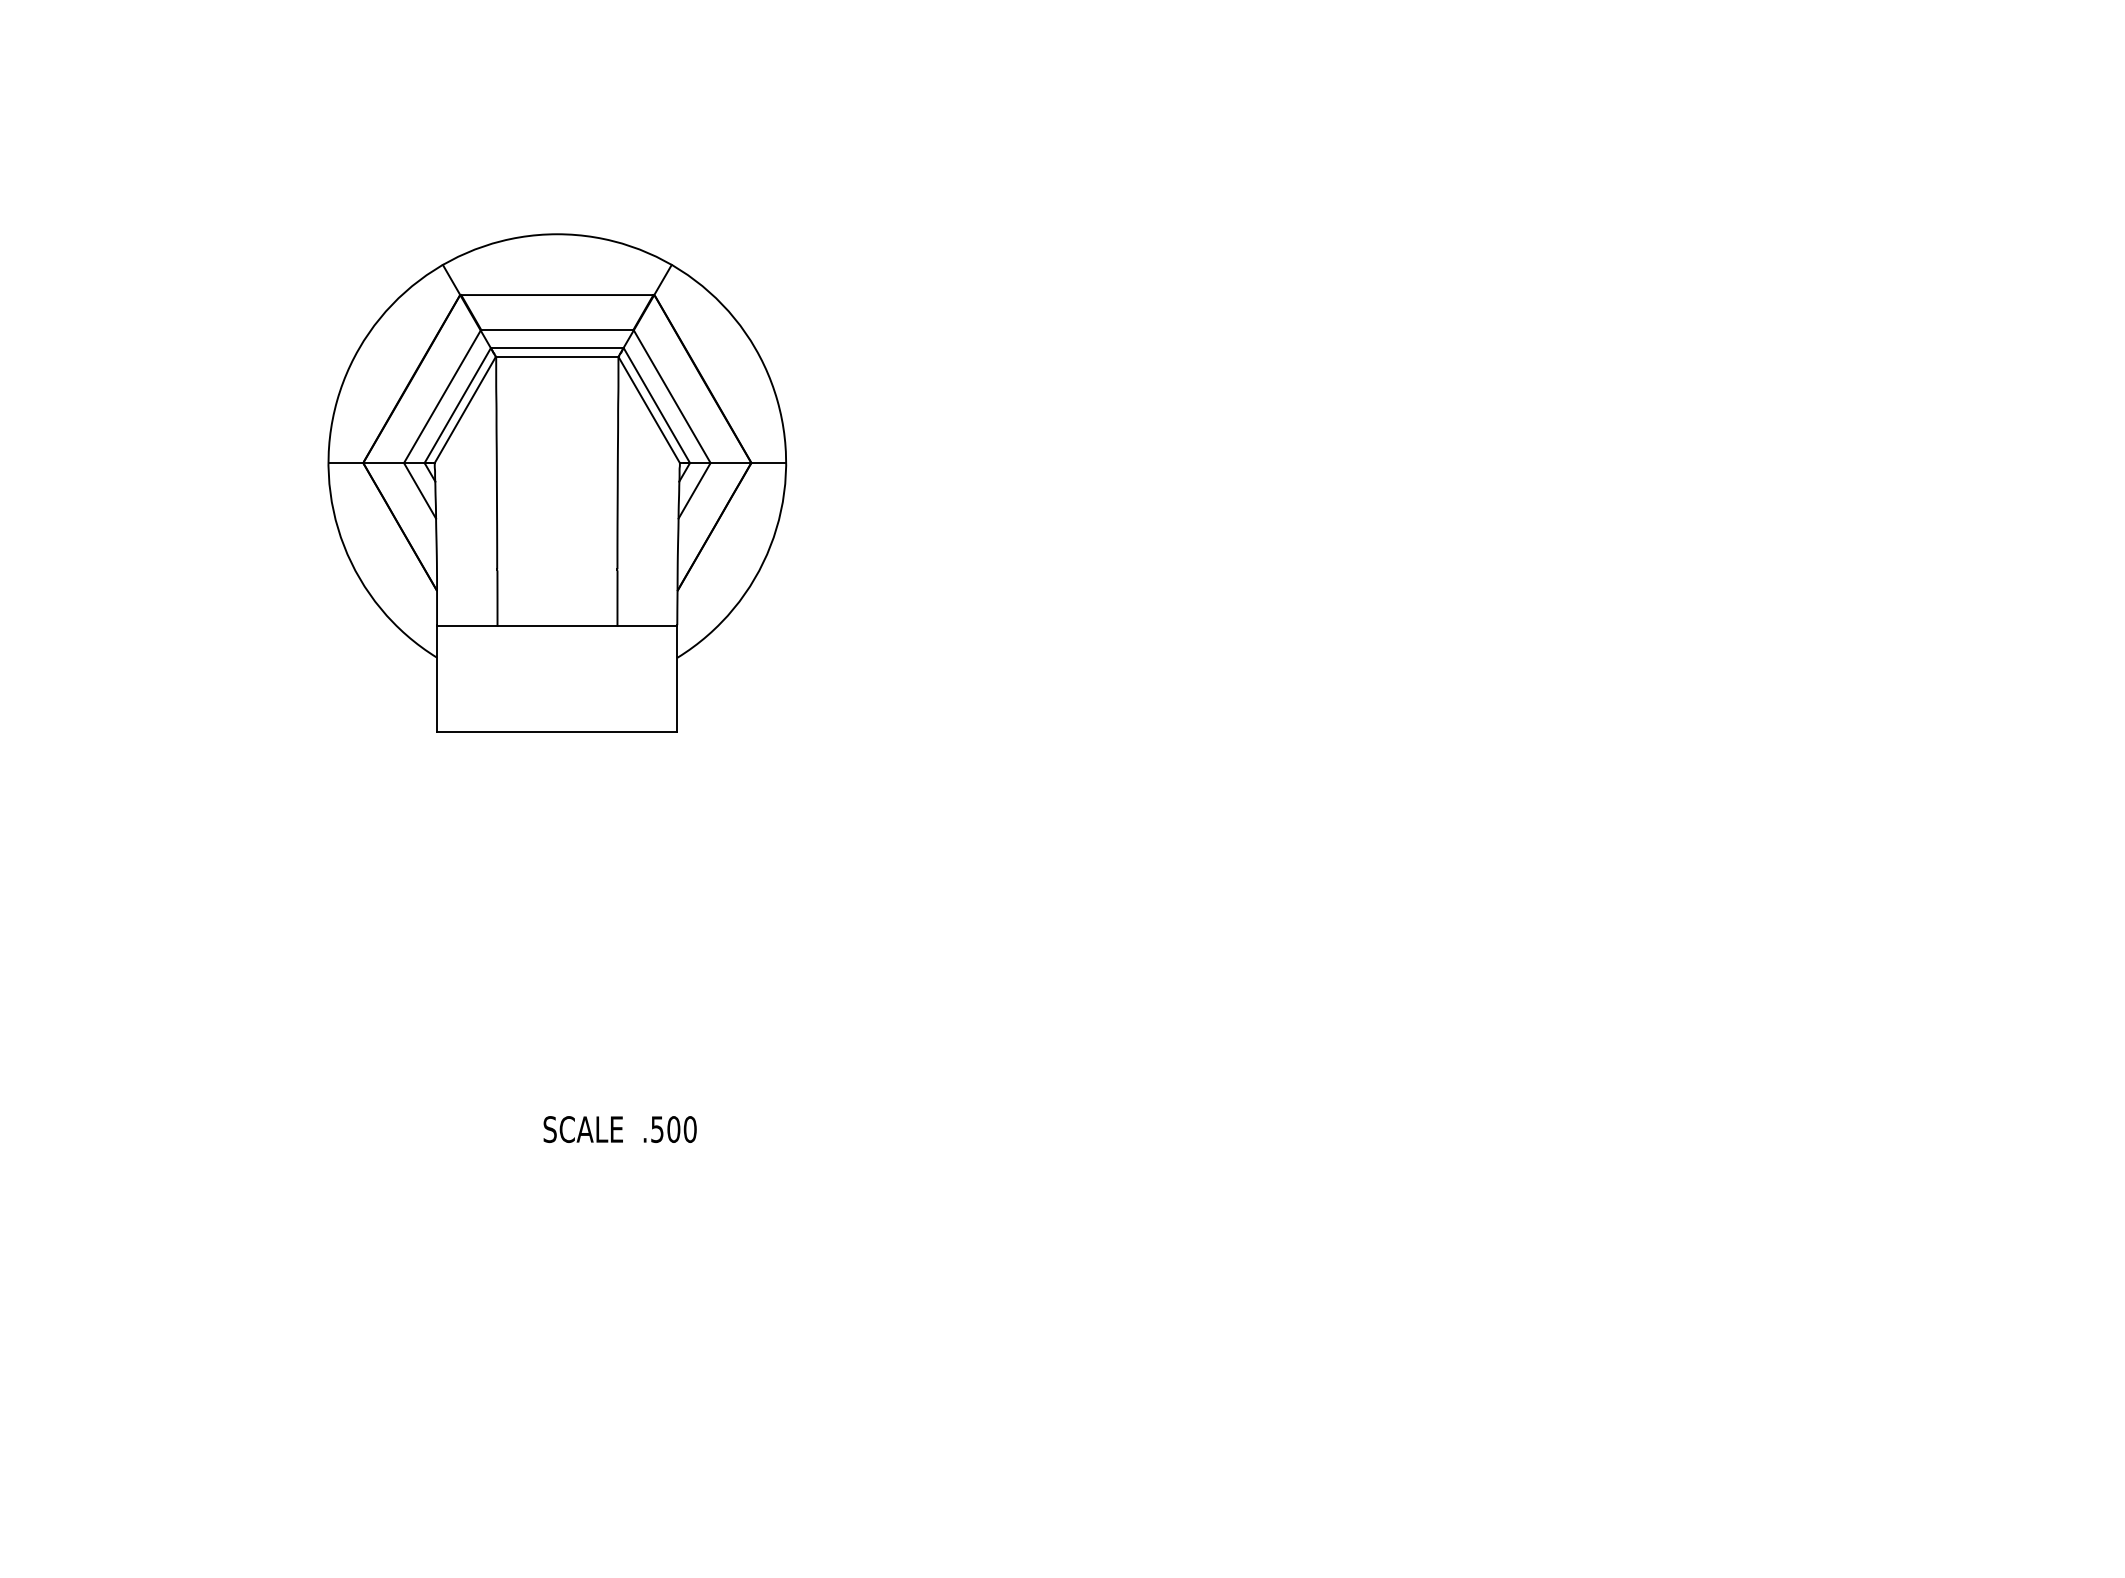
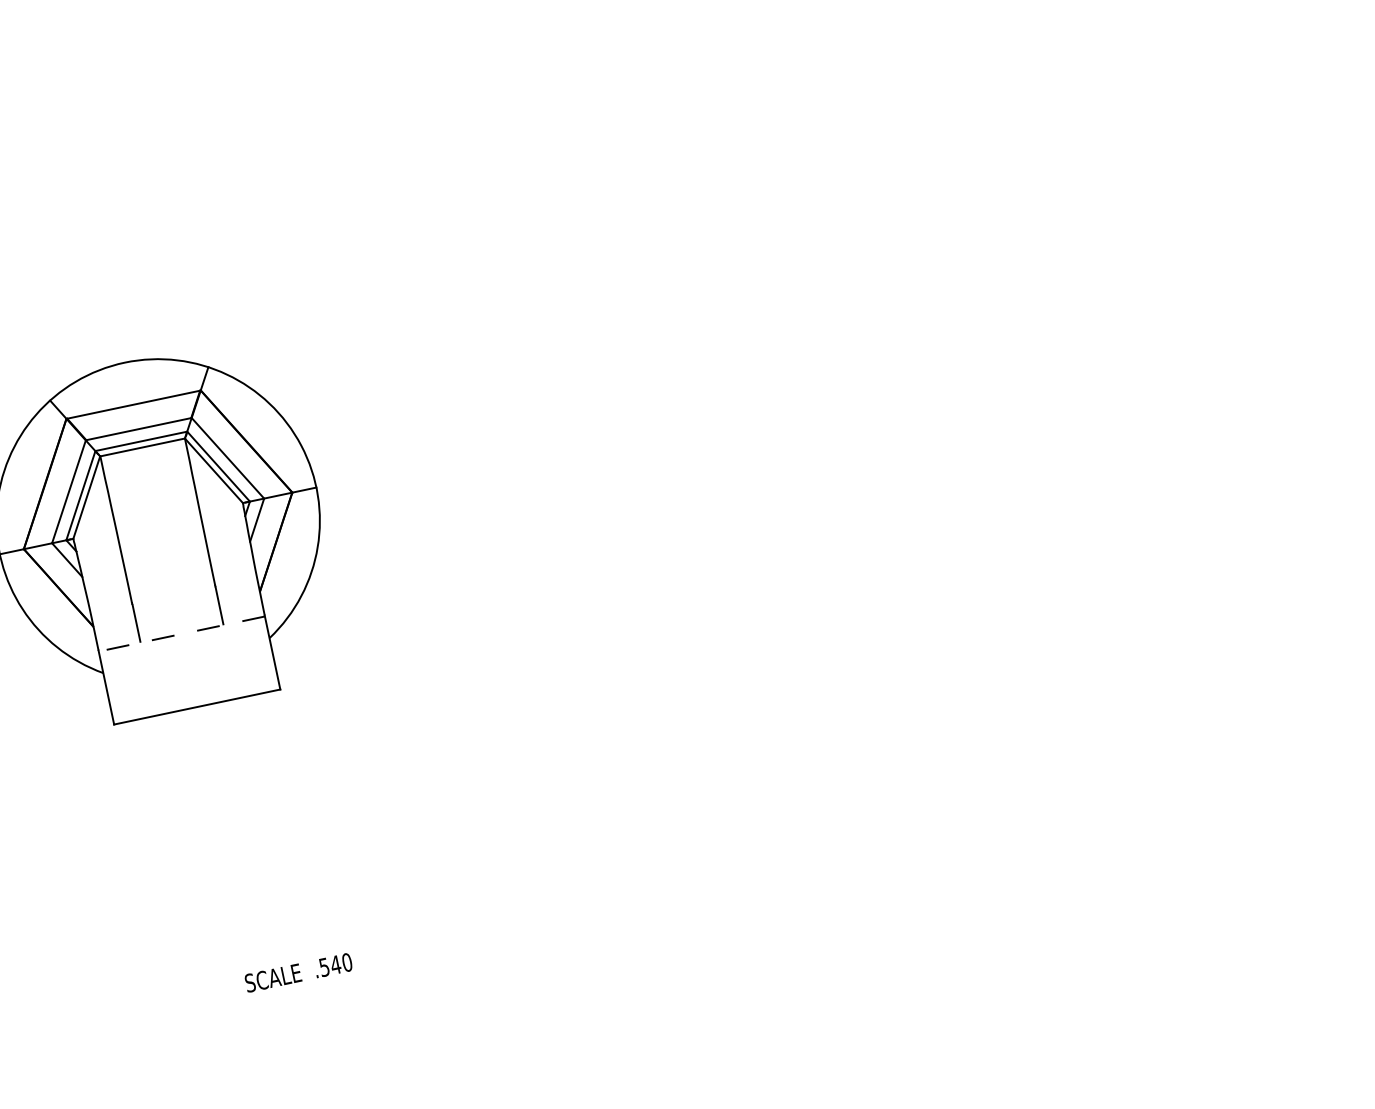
line: (556, 626) -> (181, 634), solid -> dashed
text: (673, 1129) -> (335, 964), .500 -> .540

